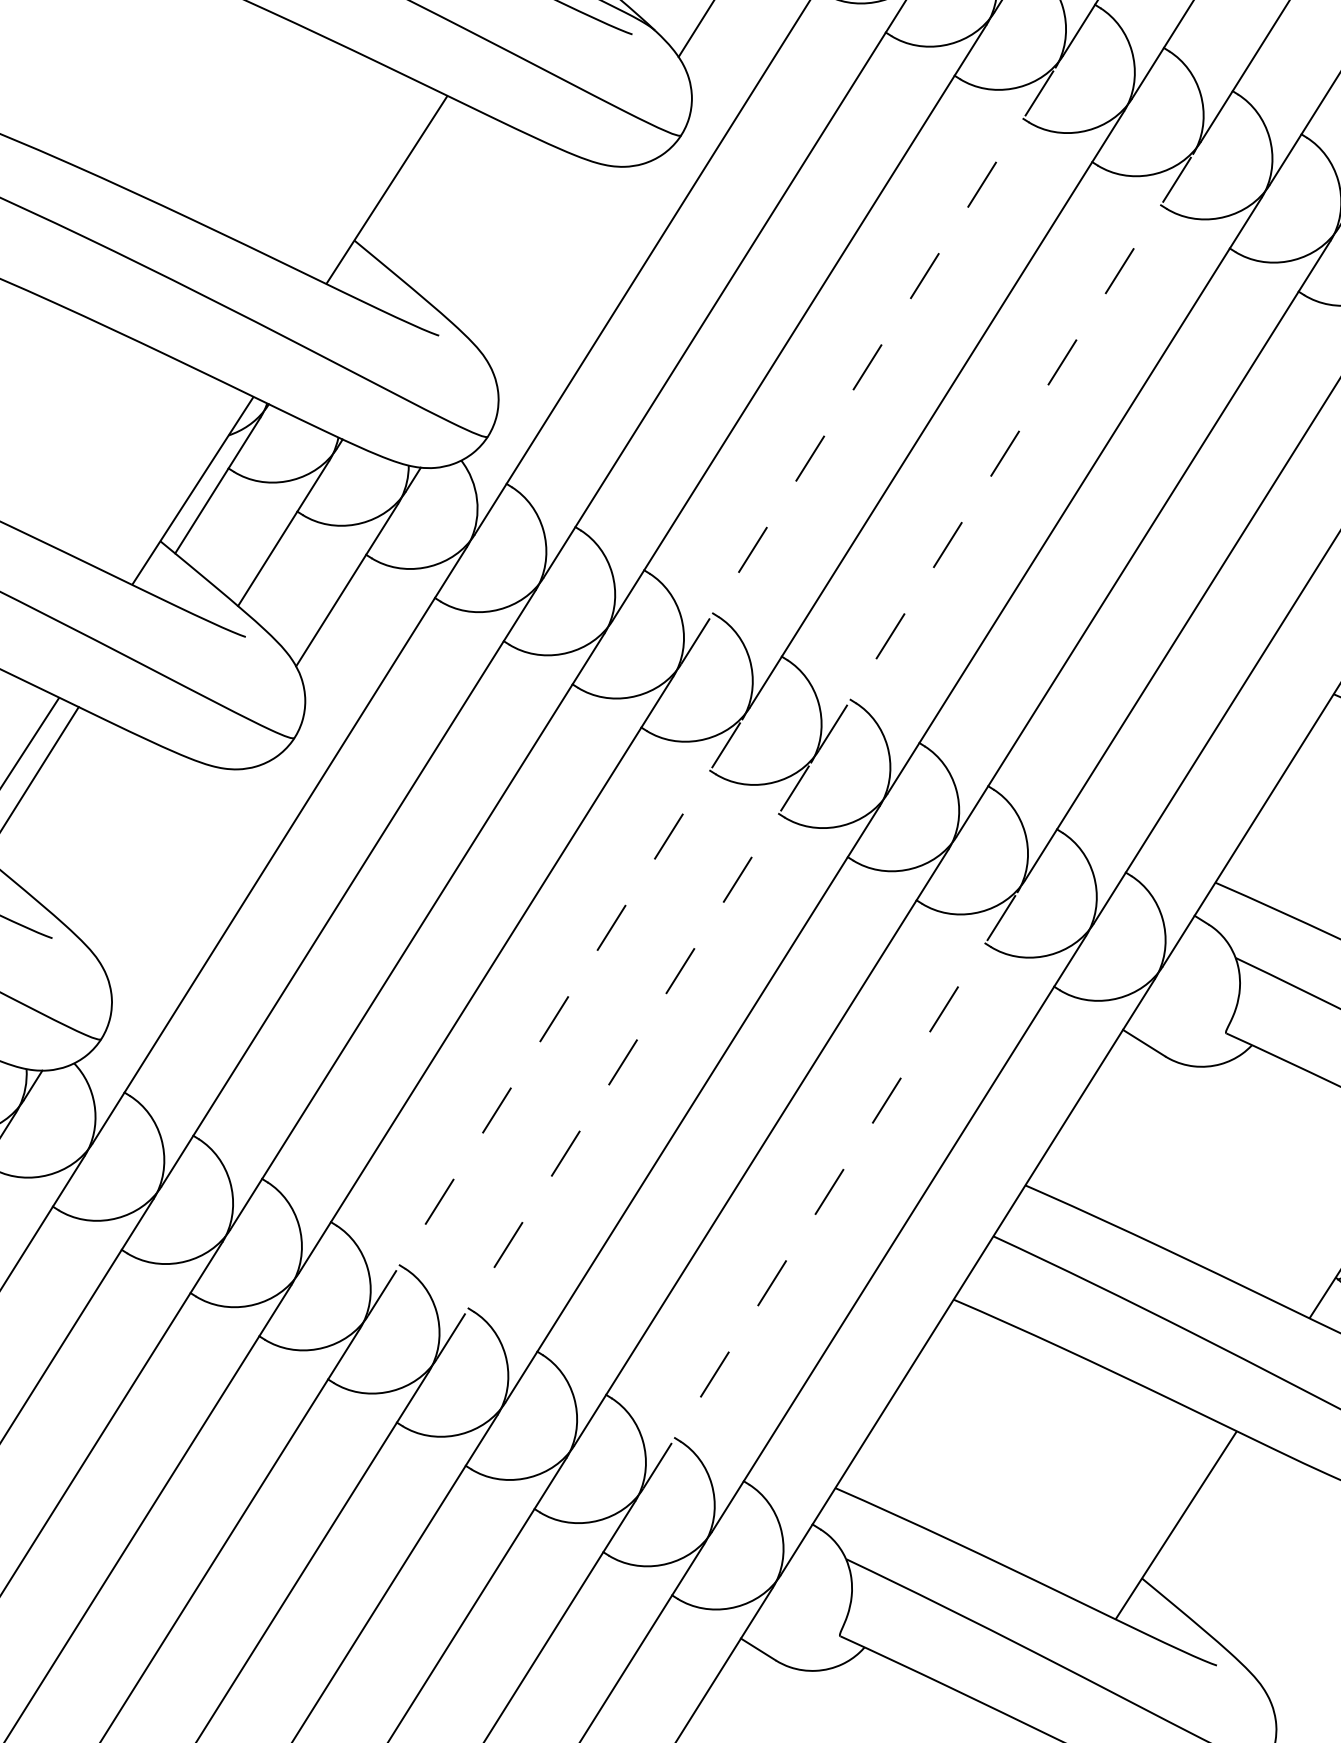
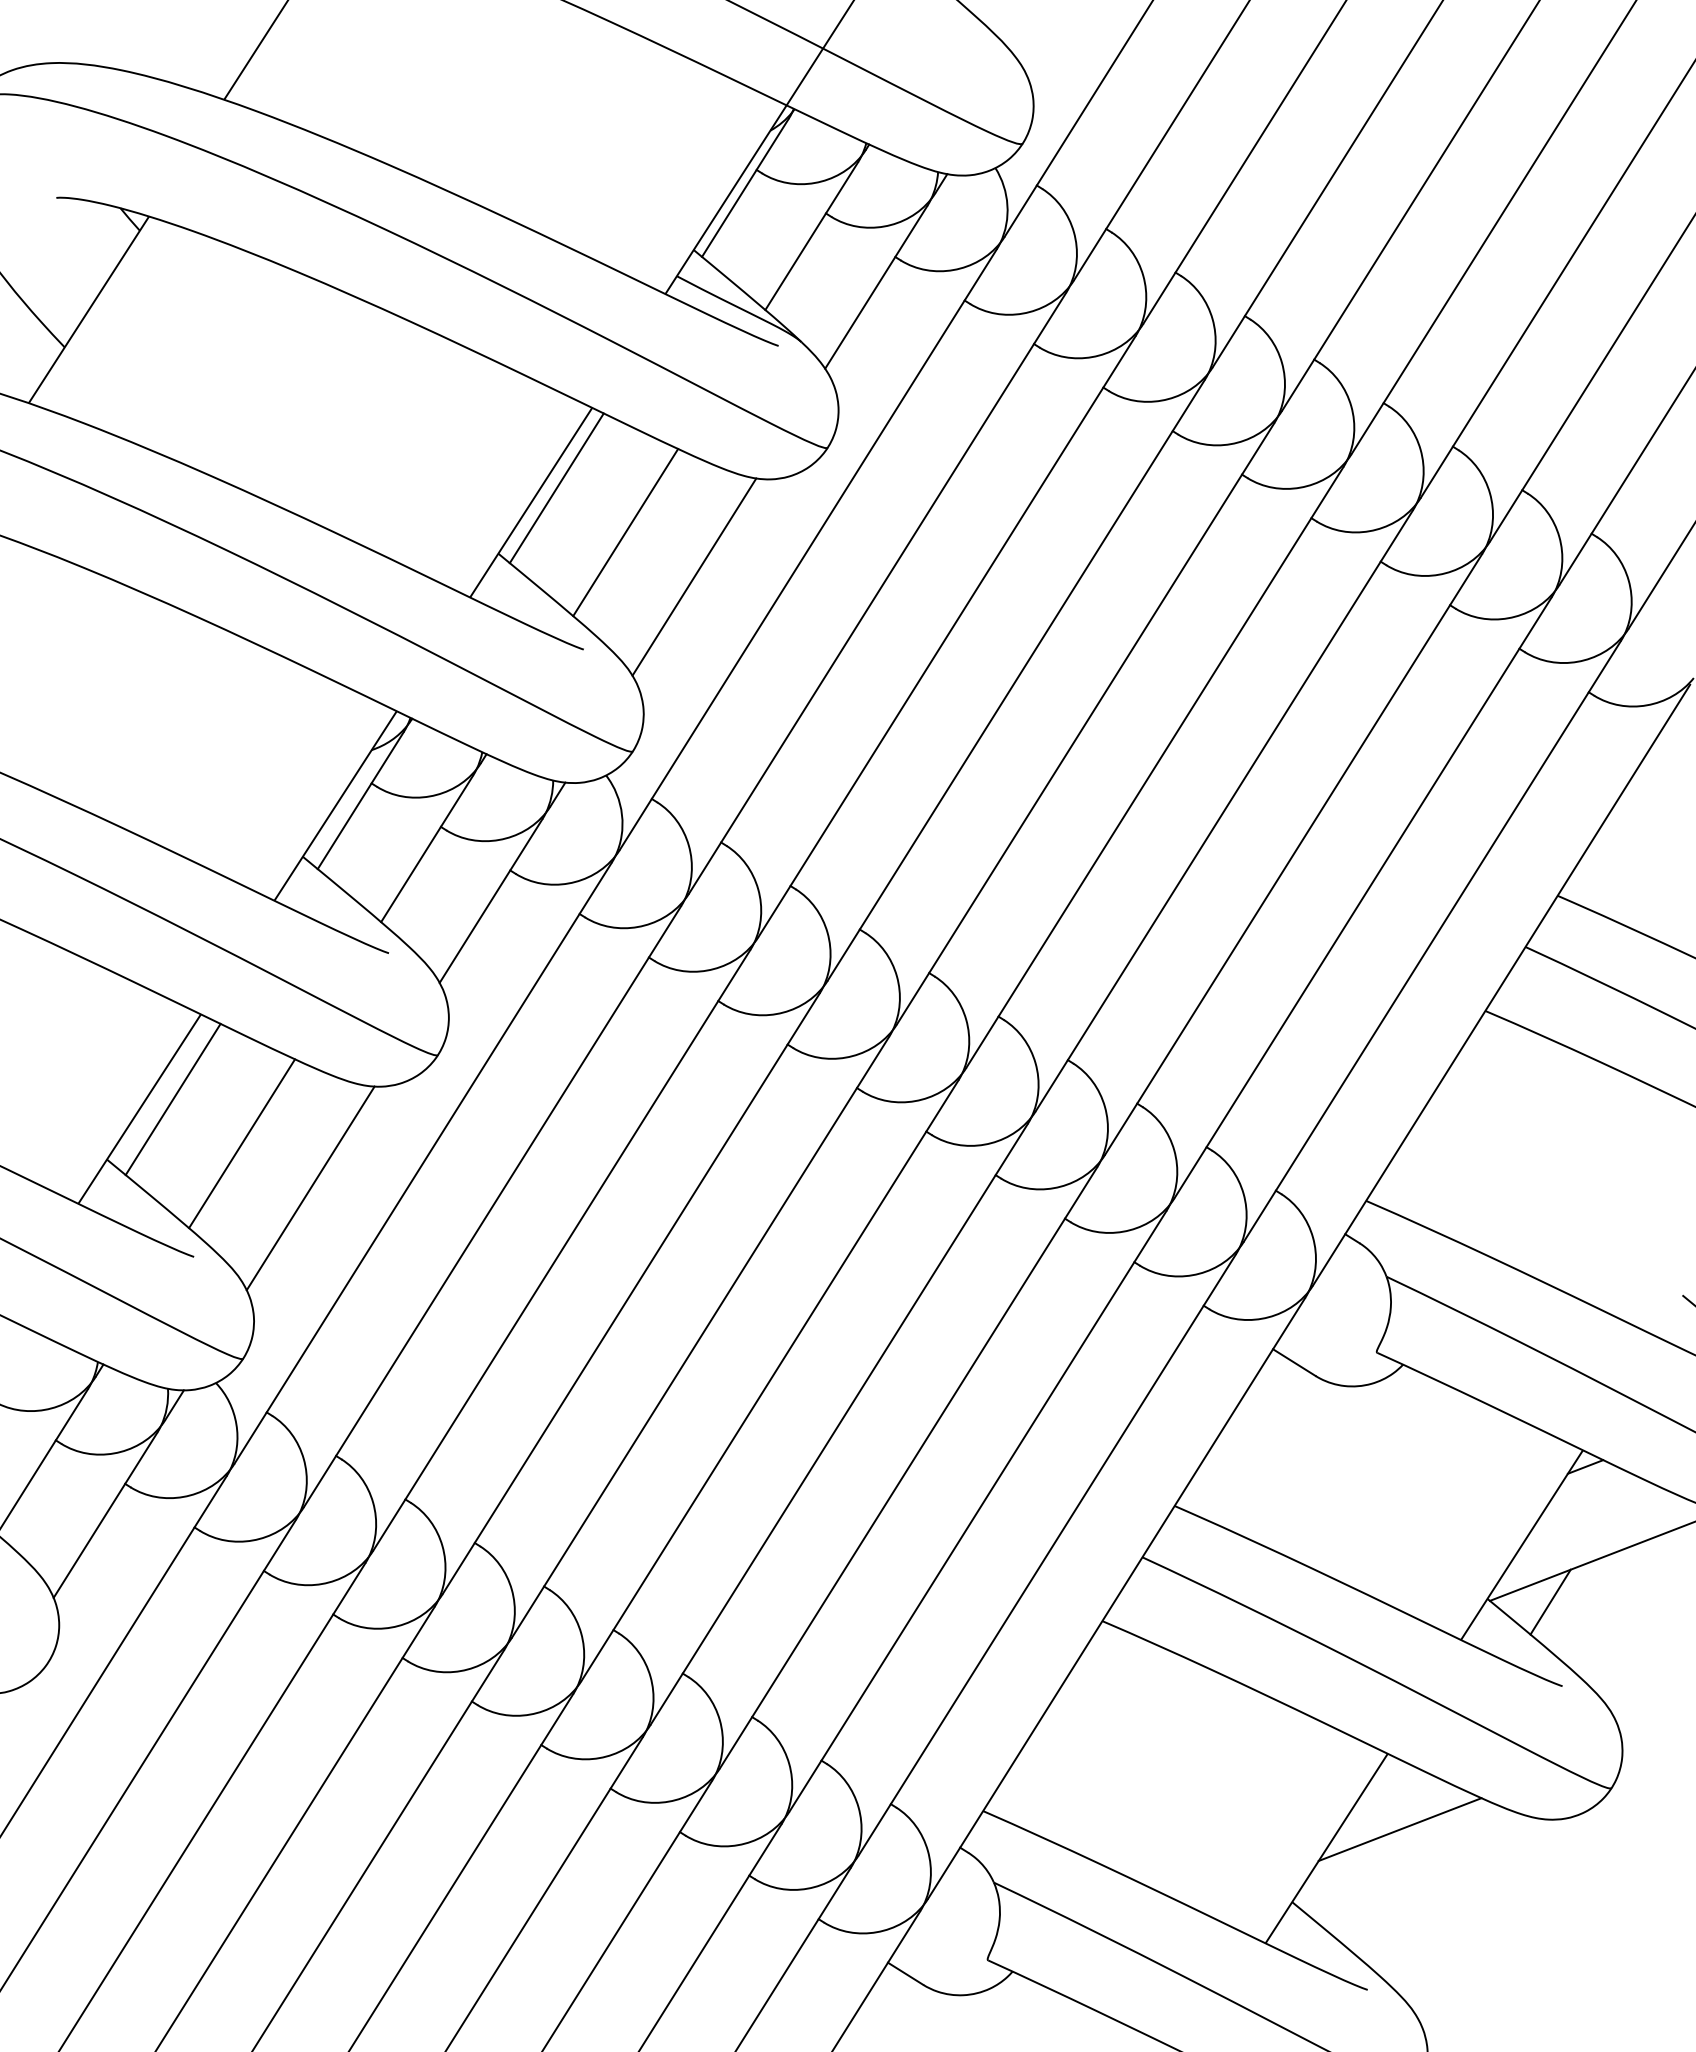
line: (412, 175) -> (556, 488), added
line: (480, 219) -> (625, 532), added
line: (548, 263) -> (694, 576), added
line: (868, 365) -> (1016, 679), dashed -> solid
line: (1006, 451) -> (1155, 766), dashed -> solid
line: (100, 825) -> (242, 1143), added
line: (167, 870) -> (310, 1188), added
line: (554, 1017) -> (700, 1336), dashed -> solid
line: (624, 1060) -> (770, 1380), dashed -> solid
line: (830, 1189) -> (978, 1510), dashed -> solid
line: (1248, 1506) -> (1399, 1829), added

